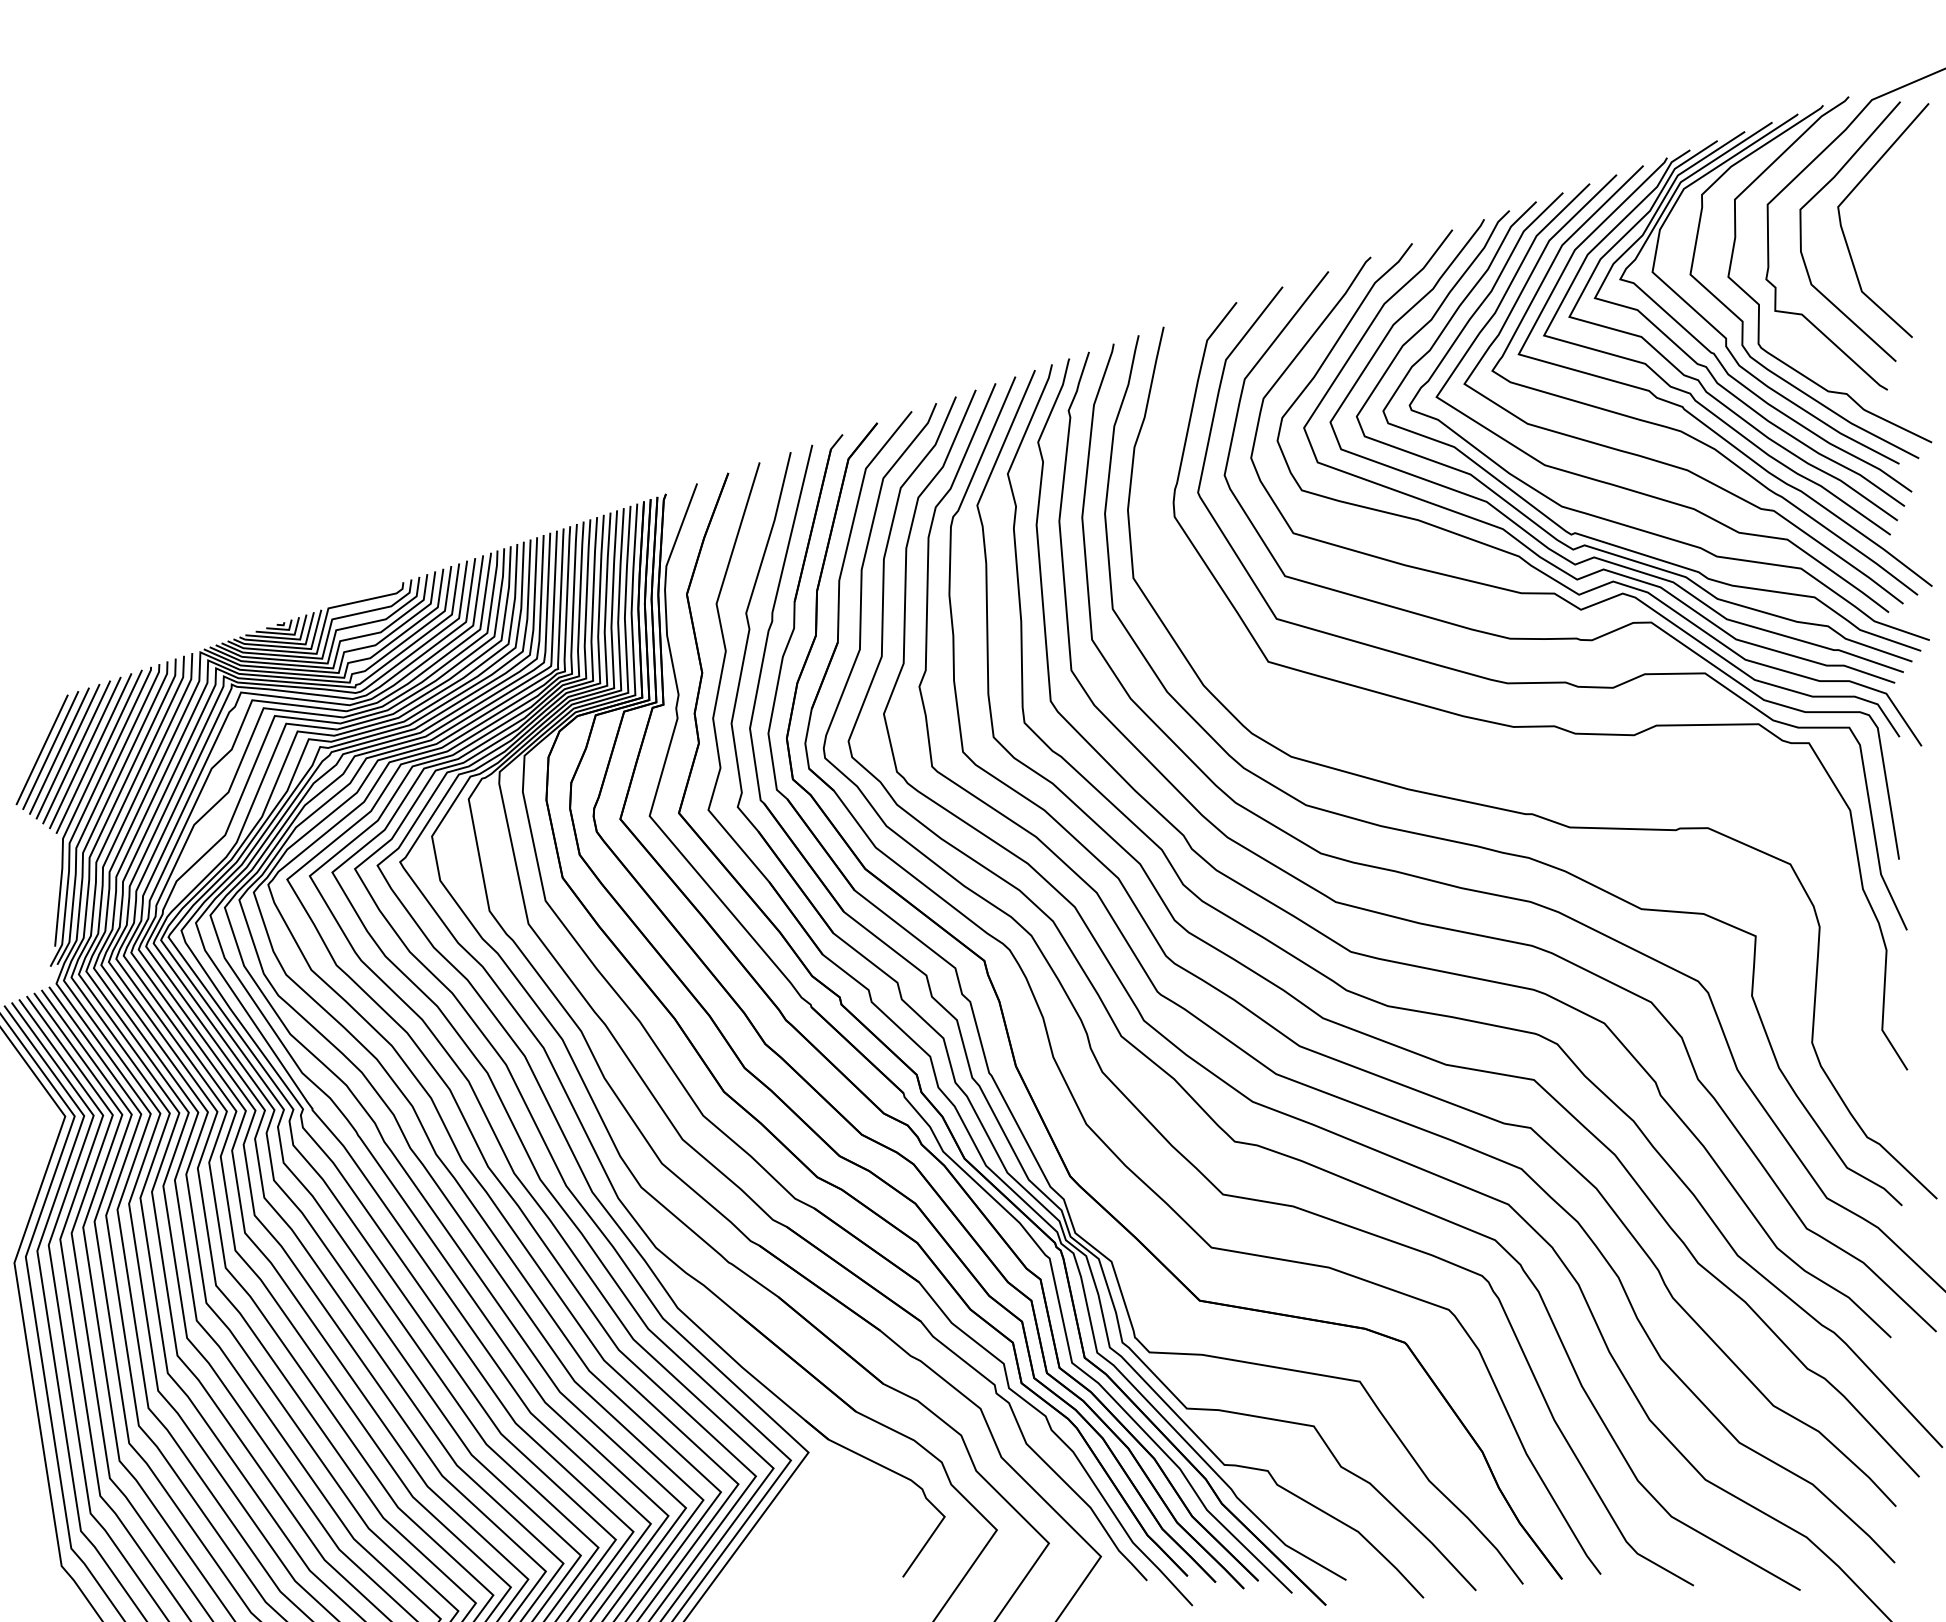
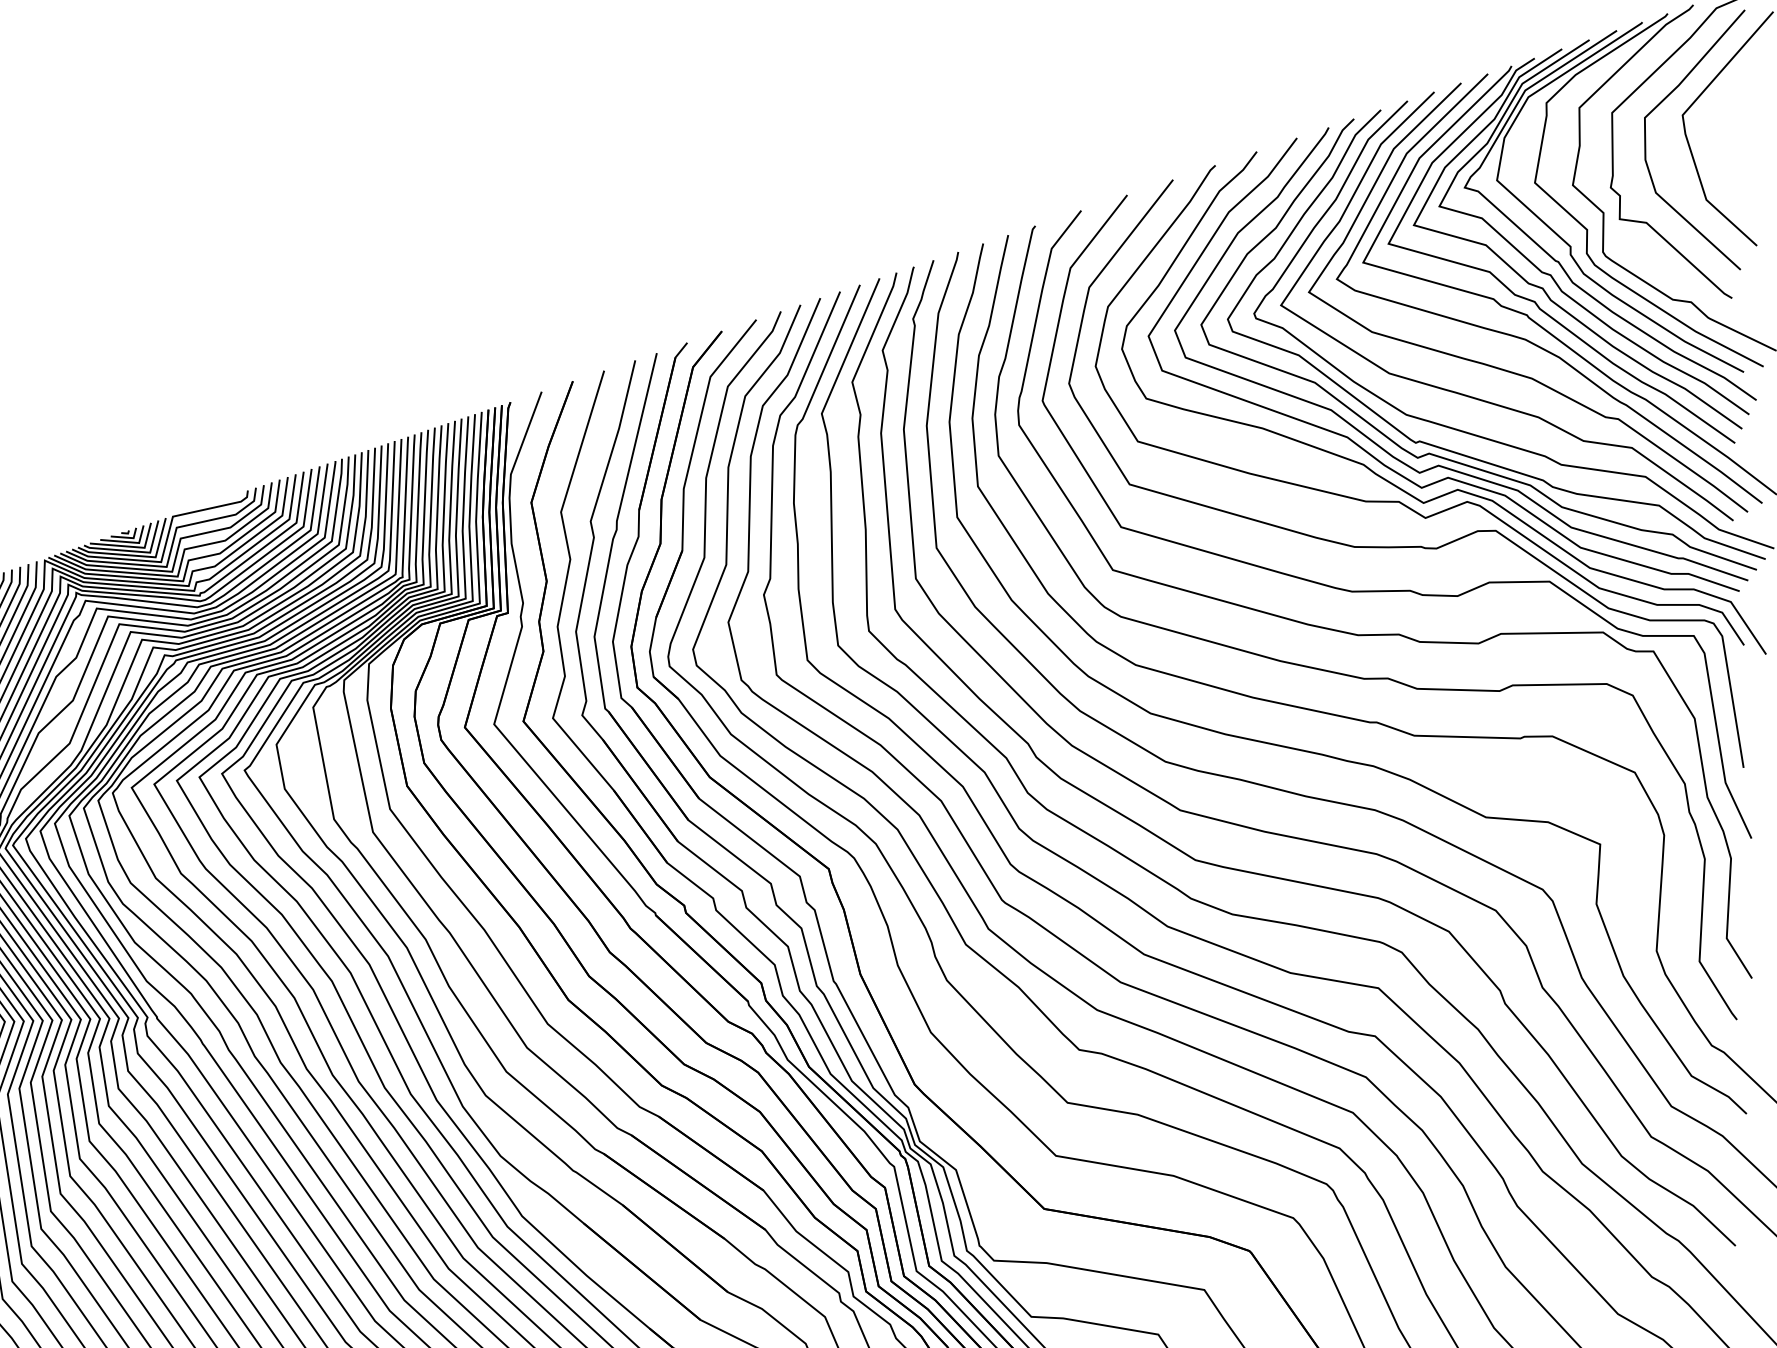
curve: (1511, 767) -> (1356, 675), added

